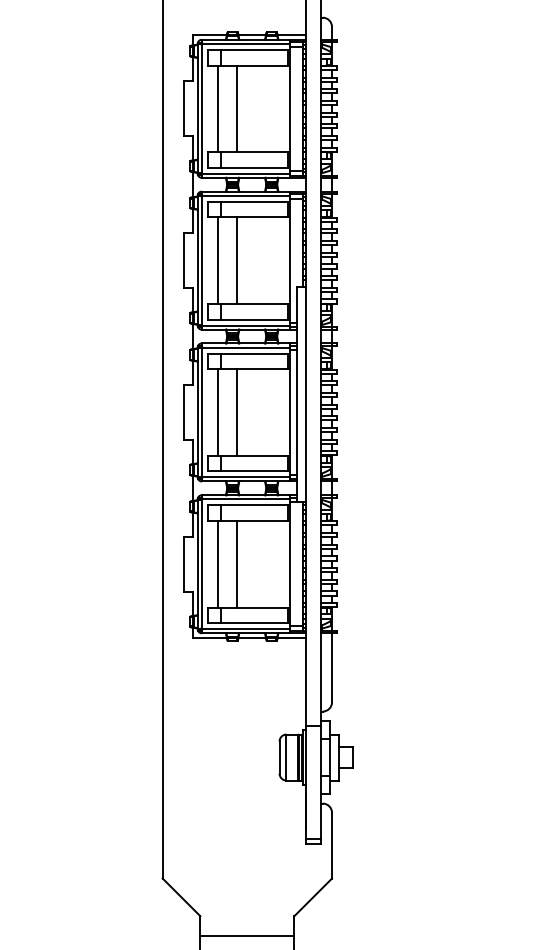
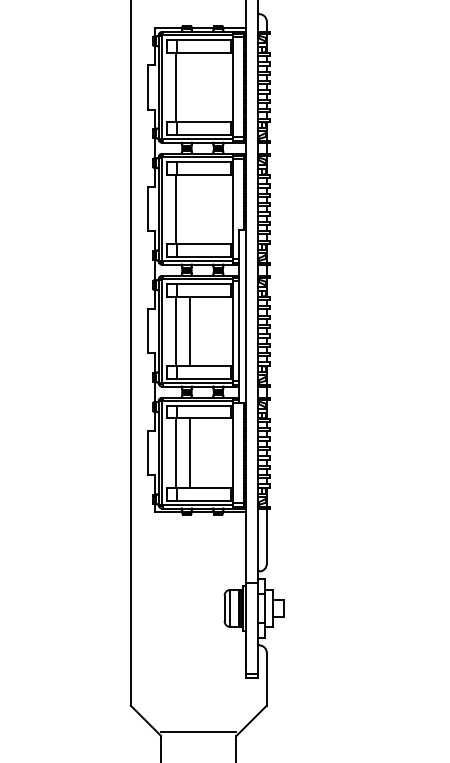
line: (237, 108) -> (190, 87), removed
line: (237, 260) -> (190, 209), removed
line: (247, 935) -> (198, 731), moved

